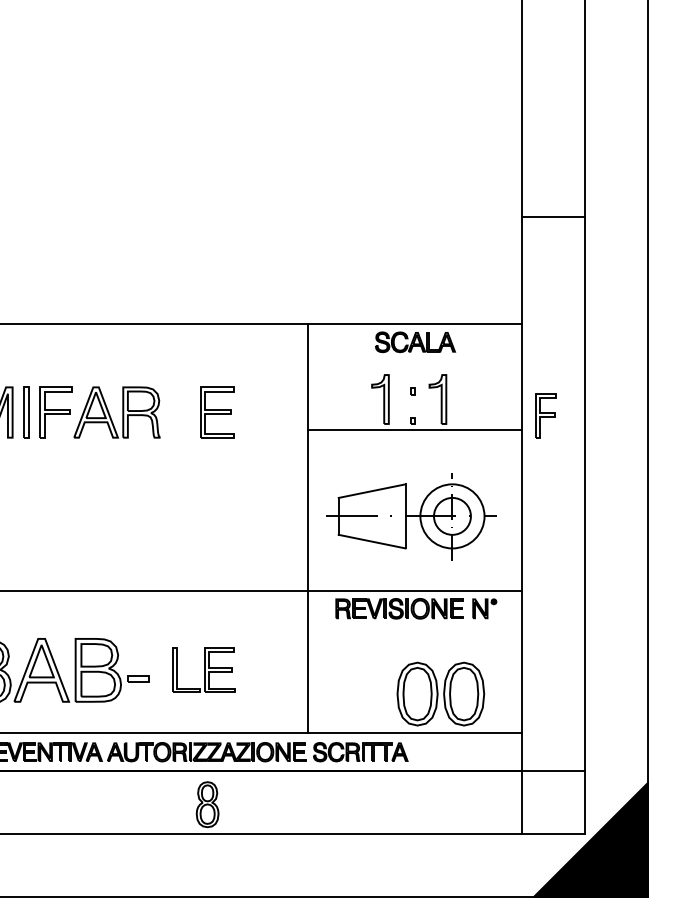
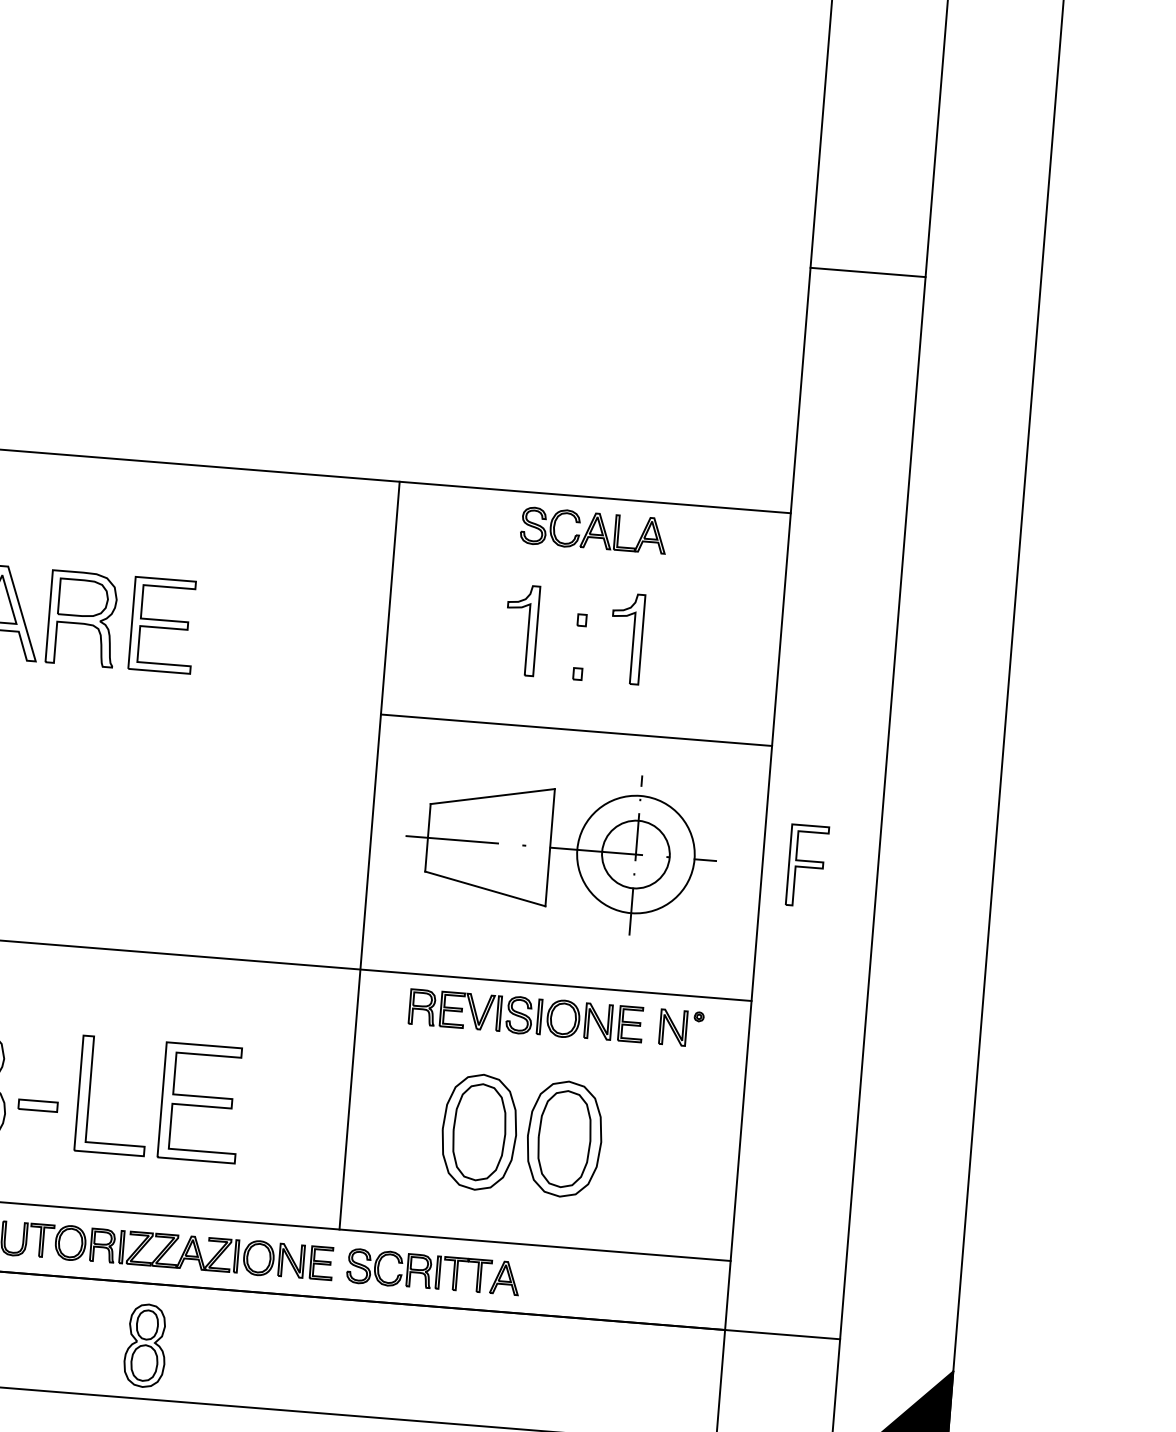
line: (552, 216) -> (866, 271), moved
part: (217, 412) -> (163, 625), moved
part: (545, 415) -> (806, 864), moved
line: (414, 430) -> (576, 730), moved
part: (203, 670) -> (157, 1099), size x1.43
part: (440, 693) -> (521, 1134), moved

